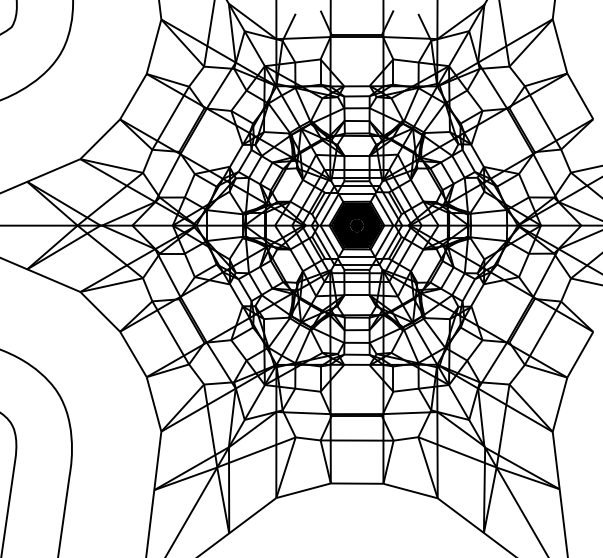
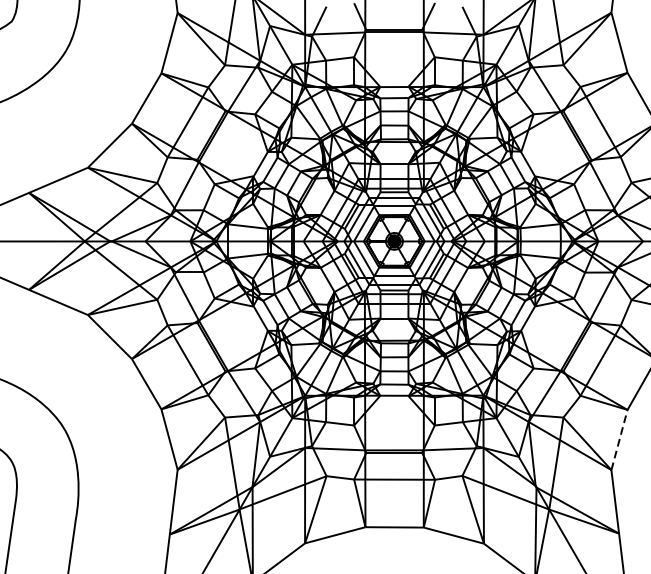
fill: (356, 225) -> (393, 241), removed
line: (560, 404) -> (620, 439), solid -> dashed

